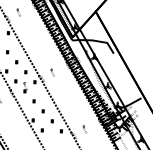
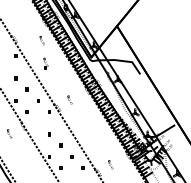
part: (18, 12) -> (41, 40), moved
part: (25, 87) -> (45, 63), moved

